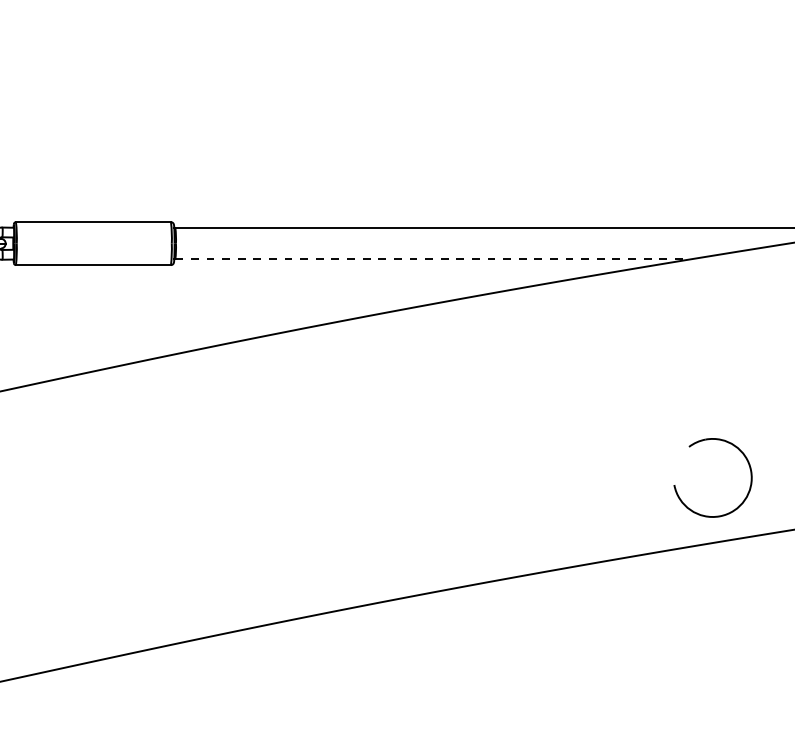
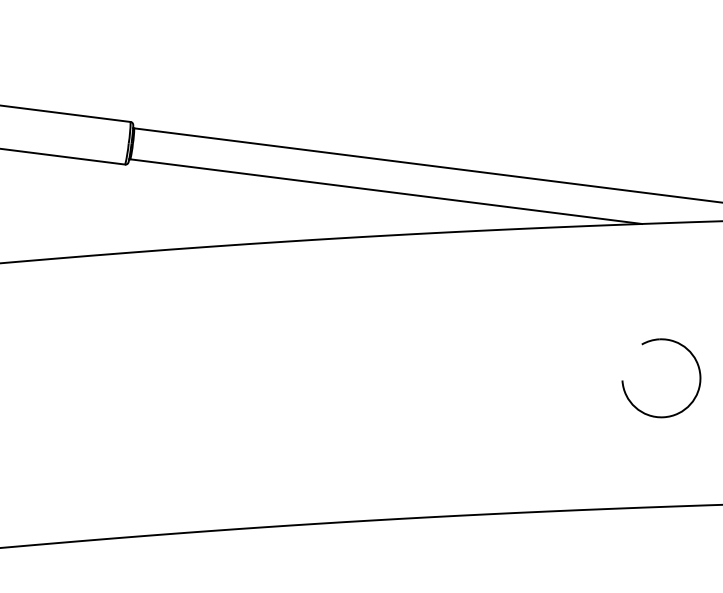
line: (433, 259) -> (386, 191), dashed -> solid
part: (697, 443) -> (650, 342), moved

